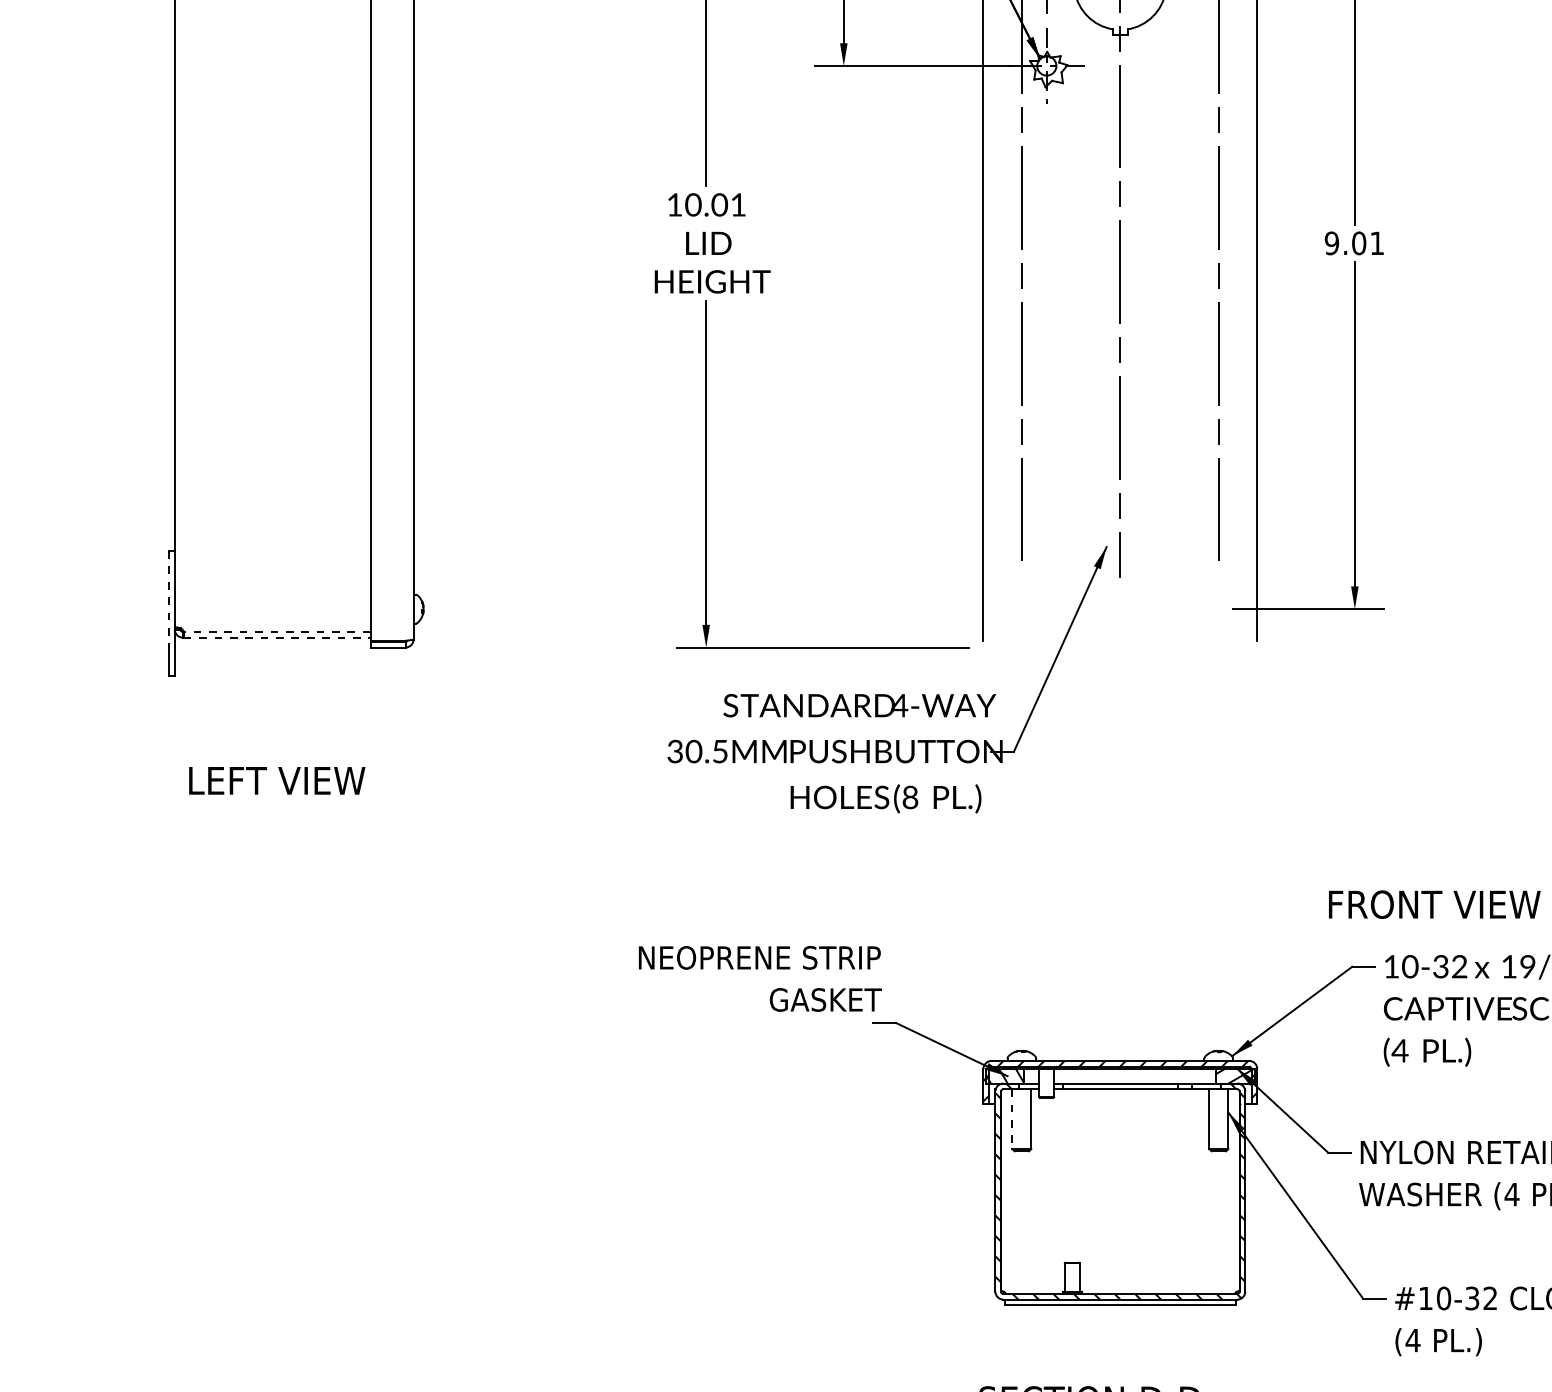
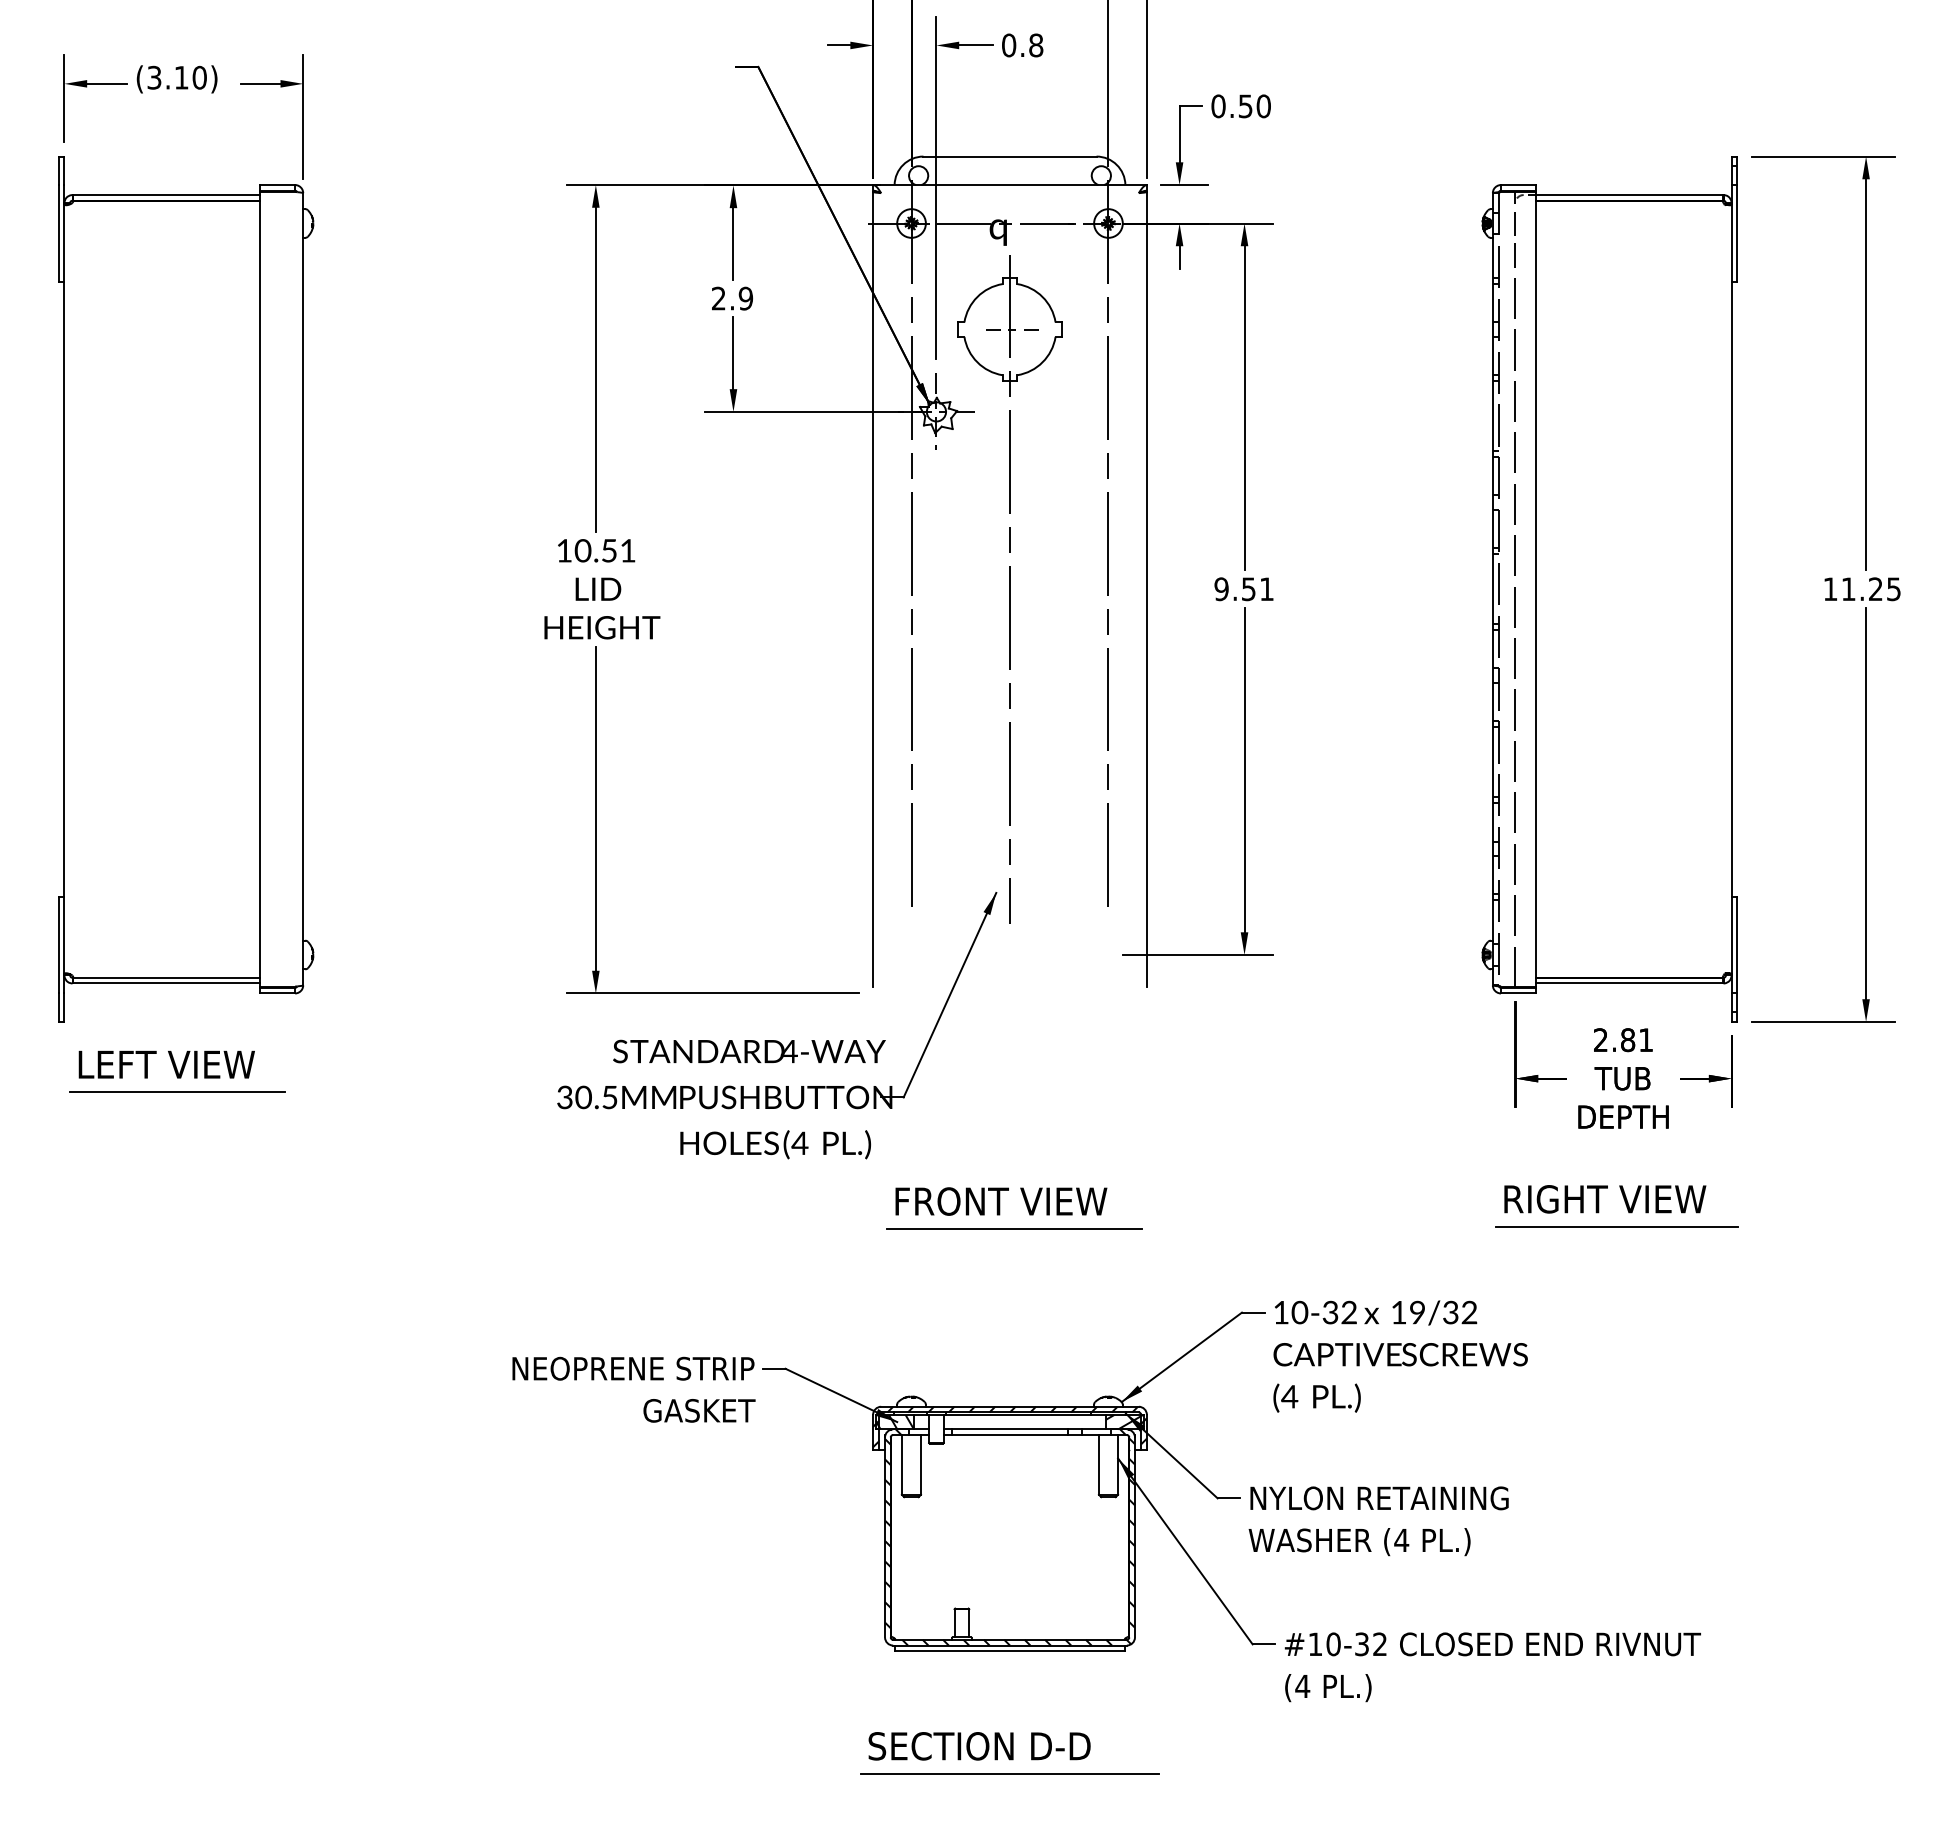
text: (719, 204) -> (609, 550), 10.01 -> 10.51
text: (1358, 243) -> (1248, 589), 9.01 -> 9.51
line: (168, 599) -> (58, 945), dashed -> solid
line: (276, 631) -> (166, 977), dashed -> solid
line: (277, 637) -> (167, 983), dashed -> solid
line: (287, 746) -> (177, 1092), added
text: (276, 780) -> (166, 1064), moved
text: (909, 797) -> (799, 1143), (8 -> (4
line: (1123, 883) -> (1013, 1229), added
text: (1434, 904) -> (1001, 1201), moved
text: (759, 978) -> (633, 1389), moved
line: (1011, 1118) -> (901, 1464), dashed -> solid

